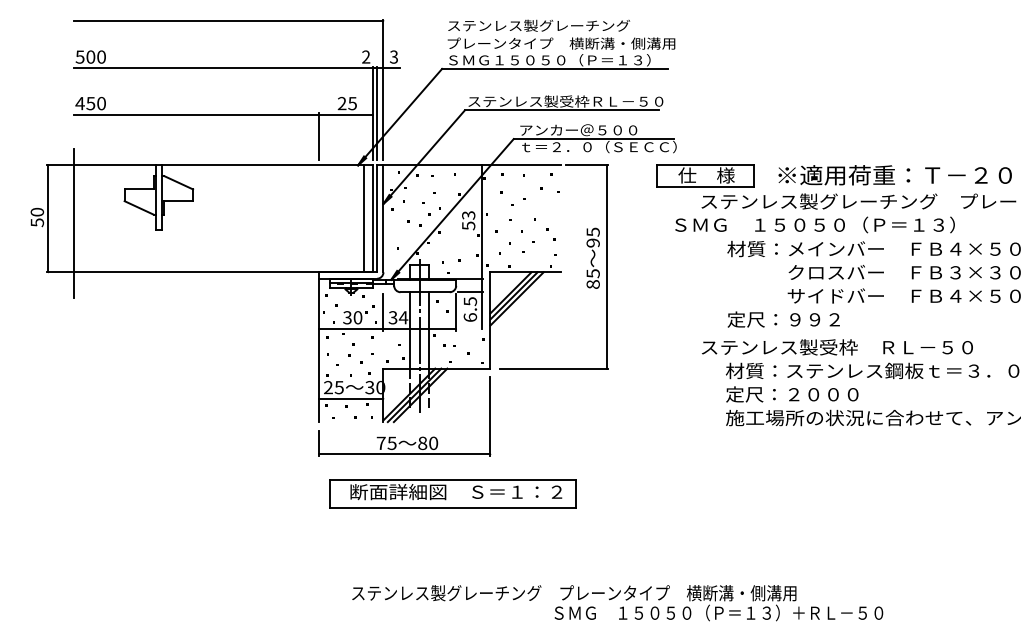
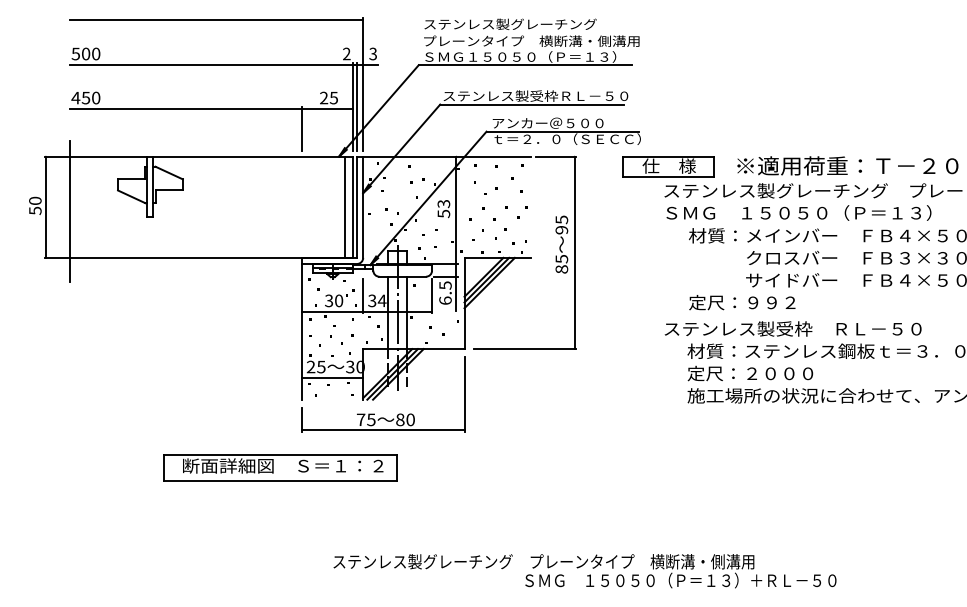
text: (814, 224) -> (798, 212), moved
part: (453, 493) -> (280, 467), moved

